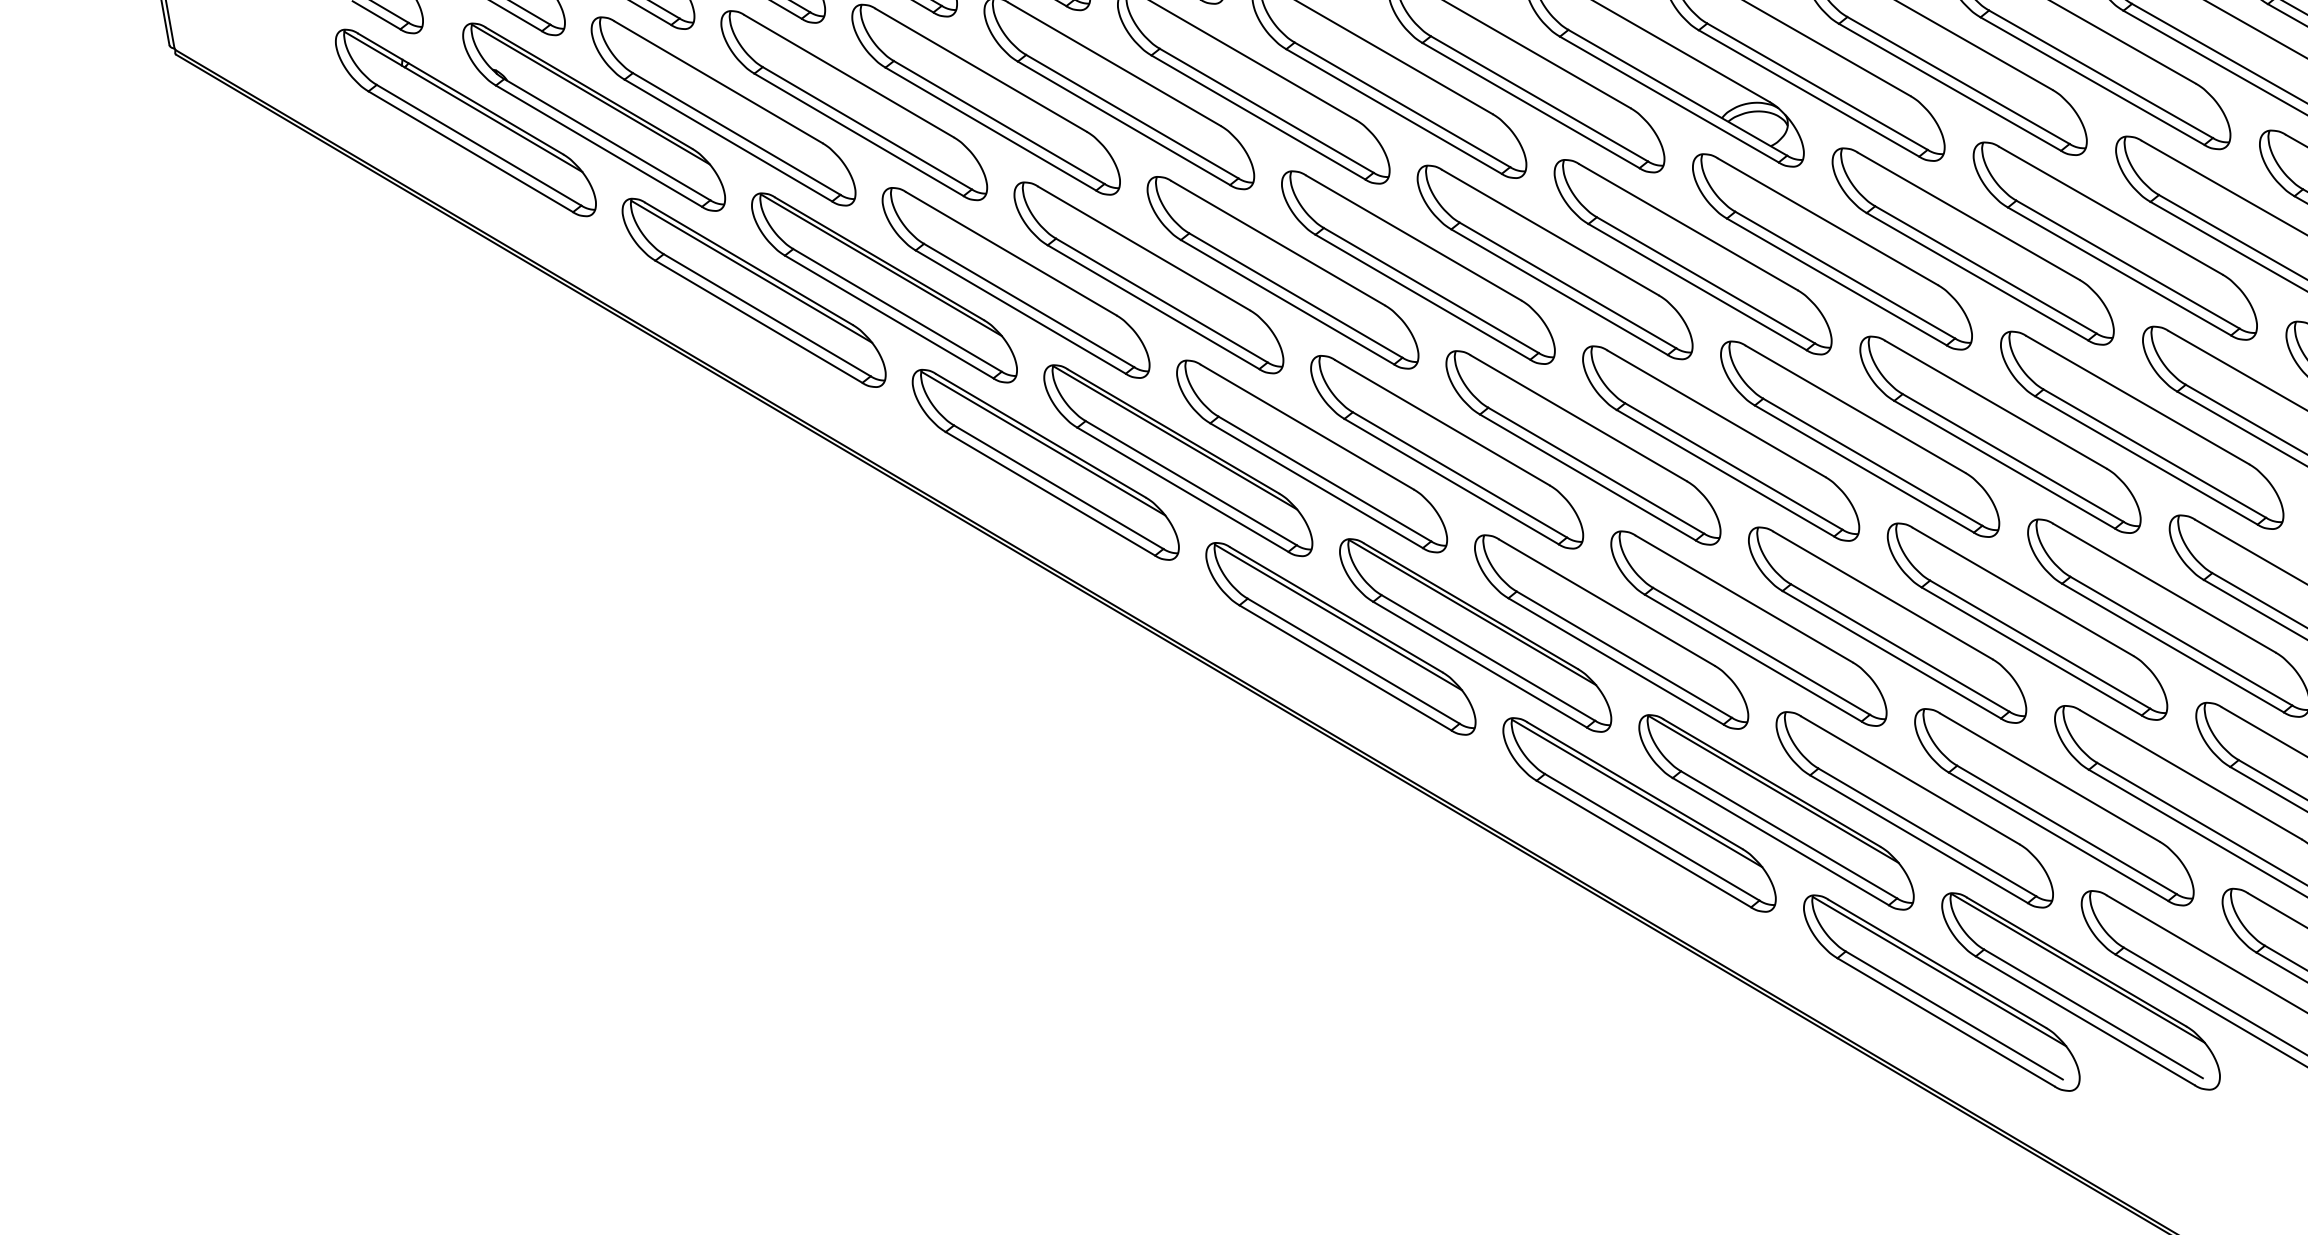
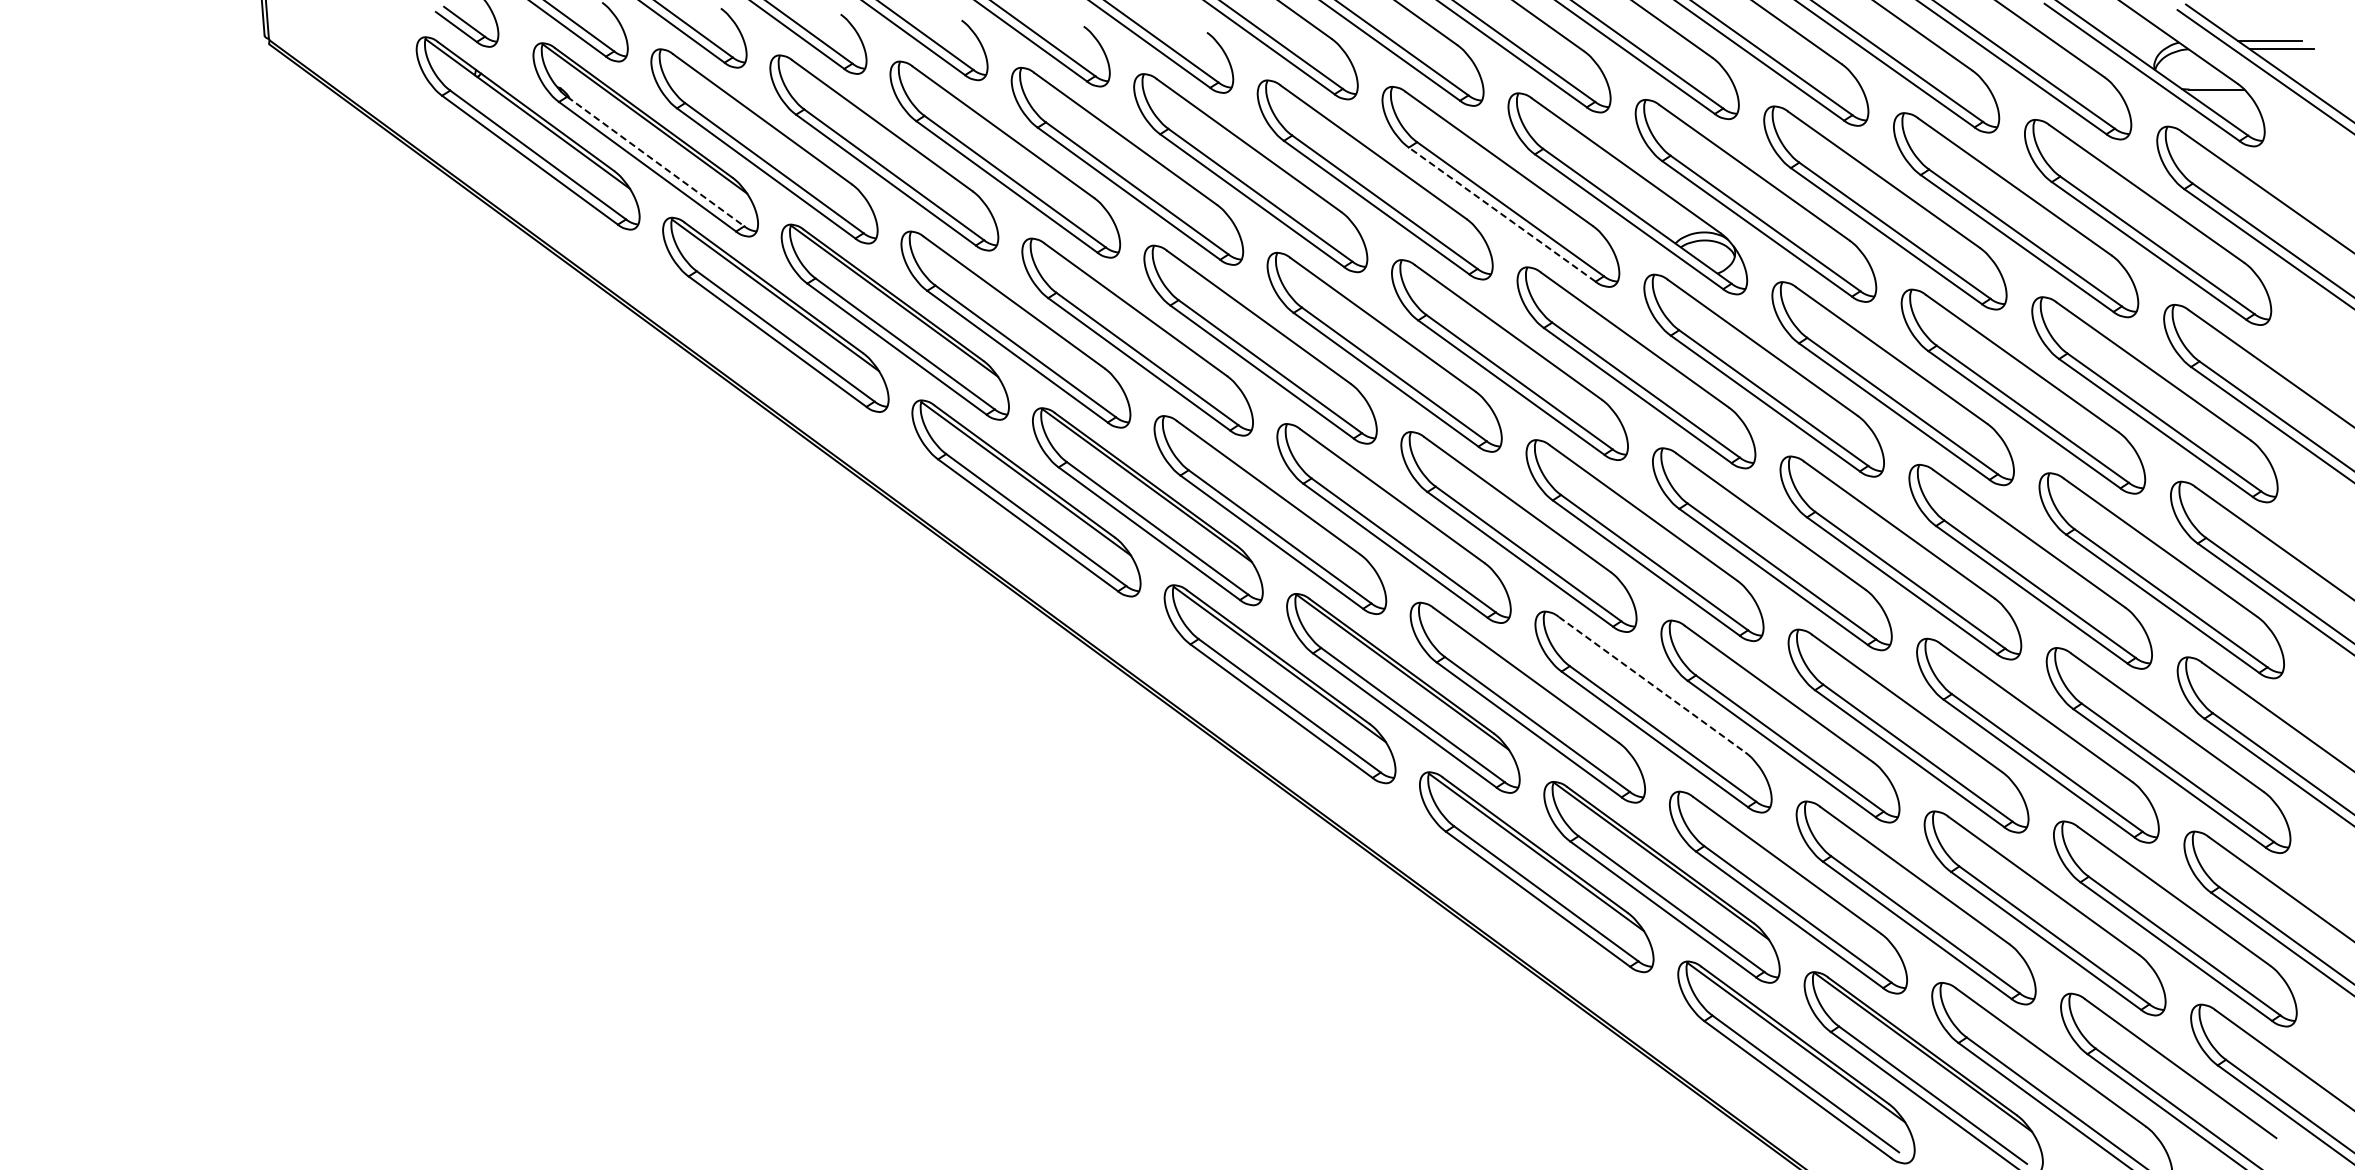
line: (1531, 105) -> (1502, 214), solid -> dashed
line: (607, 139) -> (655, 161), solid -> dashed
line: (1744, 599) -> (1652, 685), solid -> dashed

